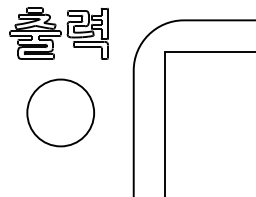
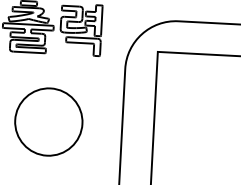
circle: (60, 112) -> (48, 121), moved

